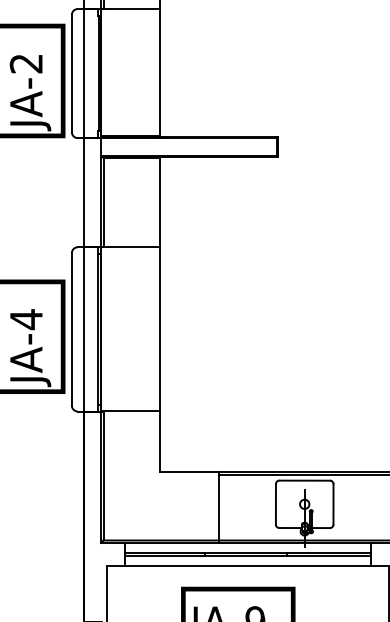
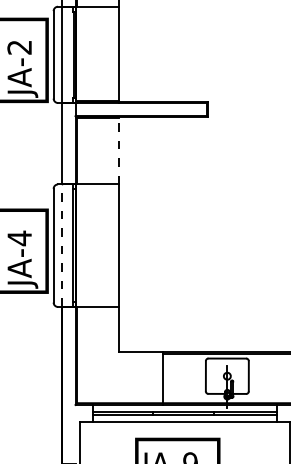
line: (160, 200) -> (119, 149), solid -> dashed
line: (83, 329) -> (62, 245), solid -> dashed

